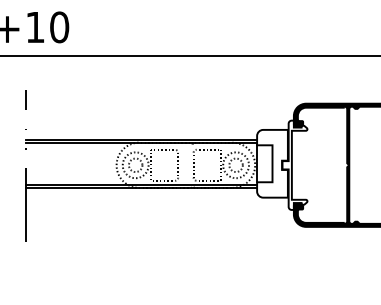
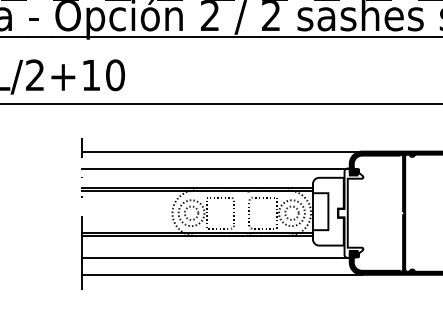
line: (165, 103) -> (221, 151), added
line: (158, 120) -> (214, 168), added
line: (158, 209) -> (214, 257), added
line: (165, 226) -> (221, 274), added

